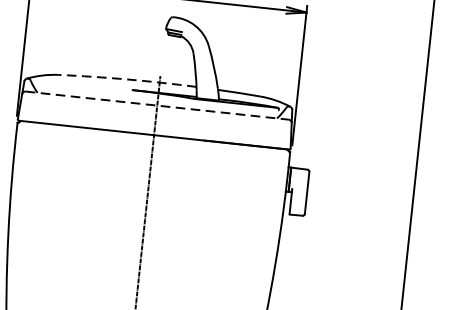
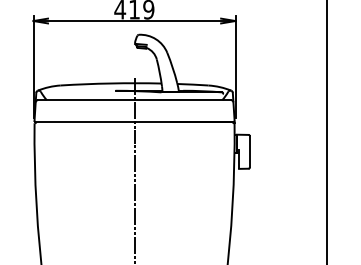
arc: (128, 79) -> (111, 83), dashed -> solid
line: (158, 106) -> (135, 100), dashed -> solid

